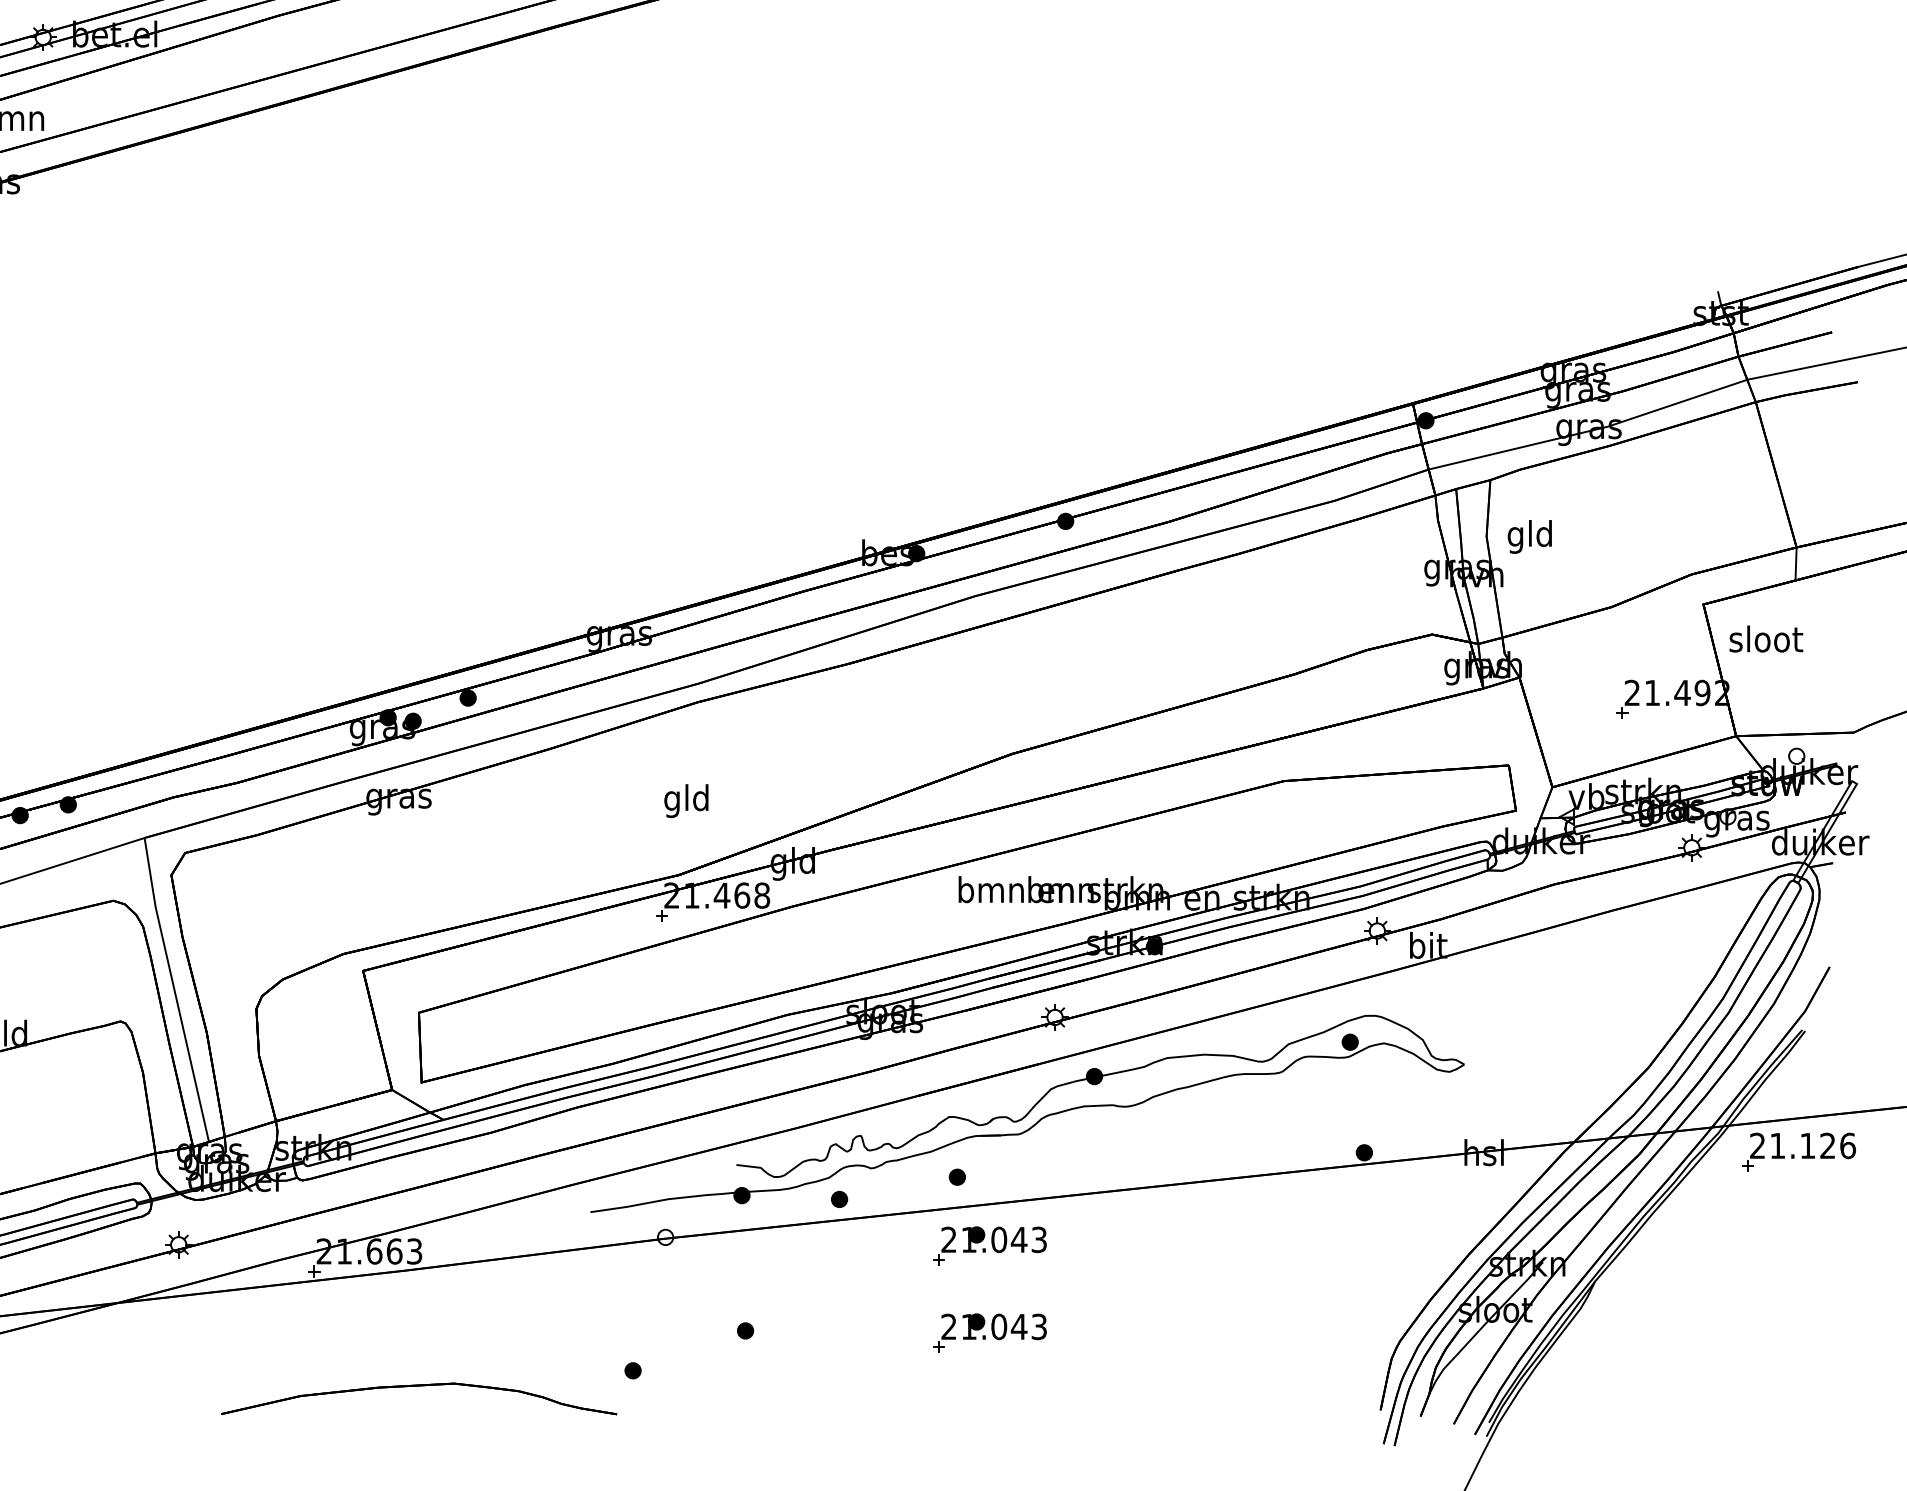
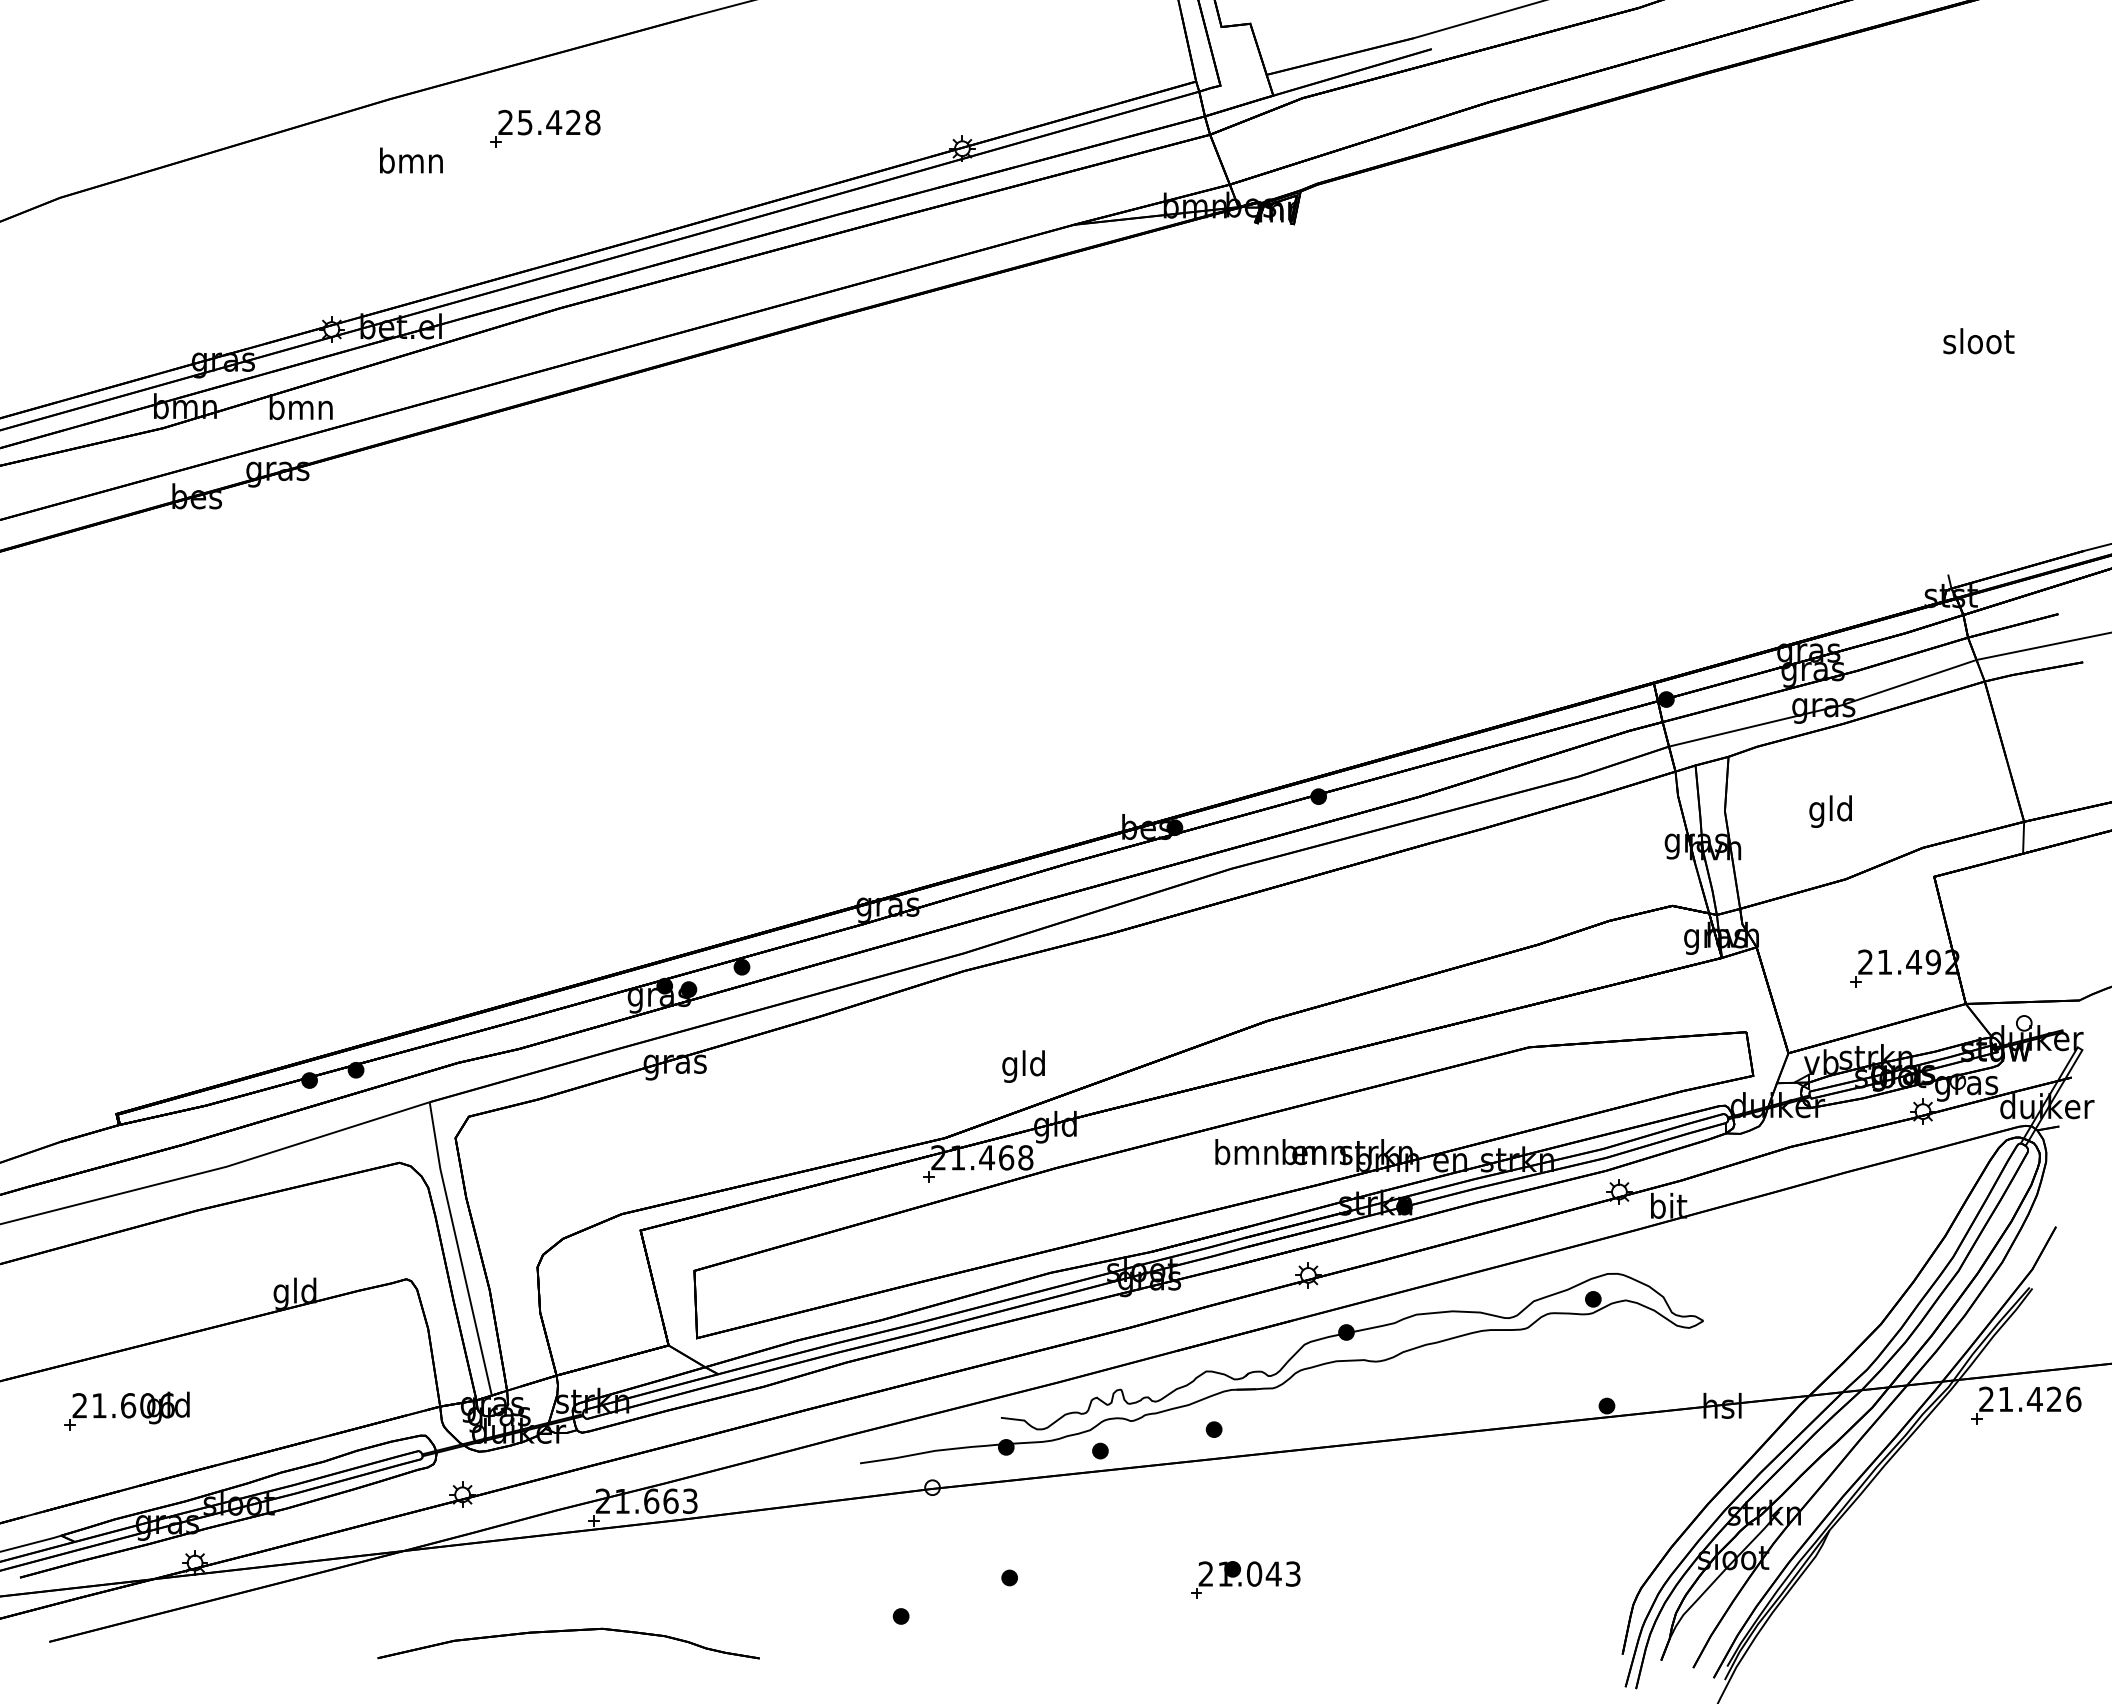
text: (1529, 536) -> (1830, 811), moved
text: (1765, 639) -> (1978, 341), moved
text: (686, 800) -> (1023, 1066), moved
text: (1807, 1146) -> (2034, 1399), 21.126 -> 21.426
part: (989, 1245) -> (1245, 1495), removed
part: (418, 1386) -> (568, 1631), moved

